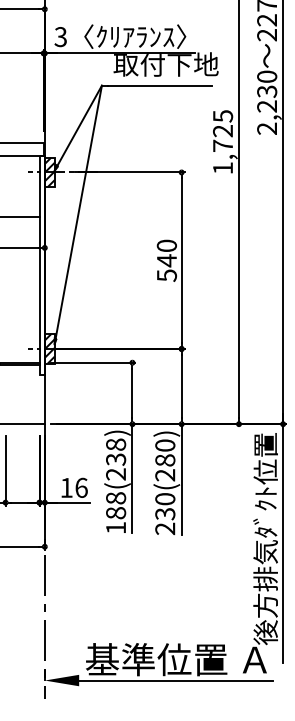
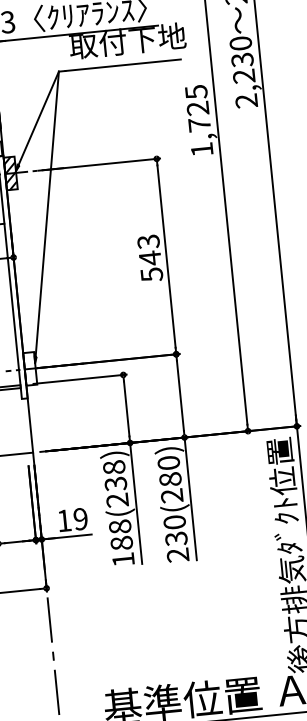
text: (166, 245) -> (148, 241), 540 -> 543
hatch: (49, 348) -> (29, 368), removed
text: (81, 487) -> (80, 518), 16 -> 19

